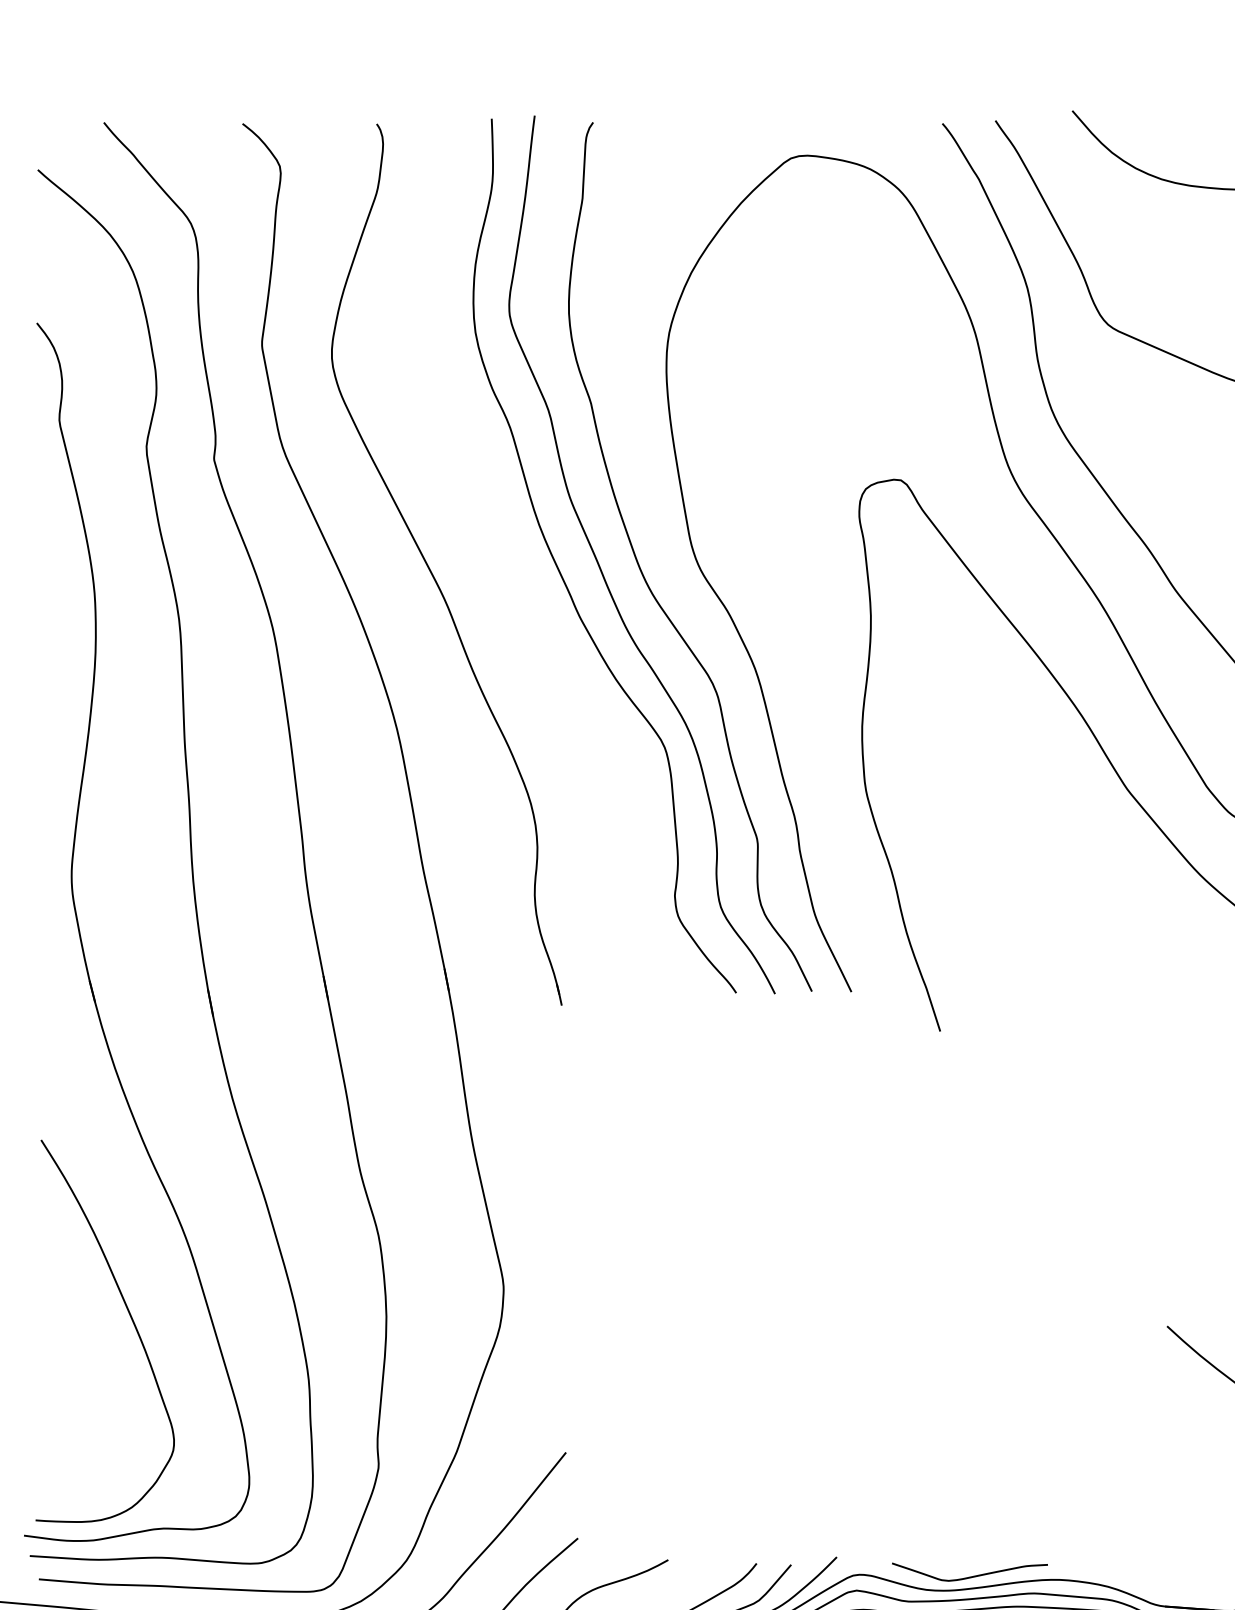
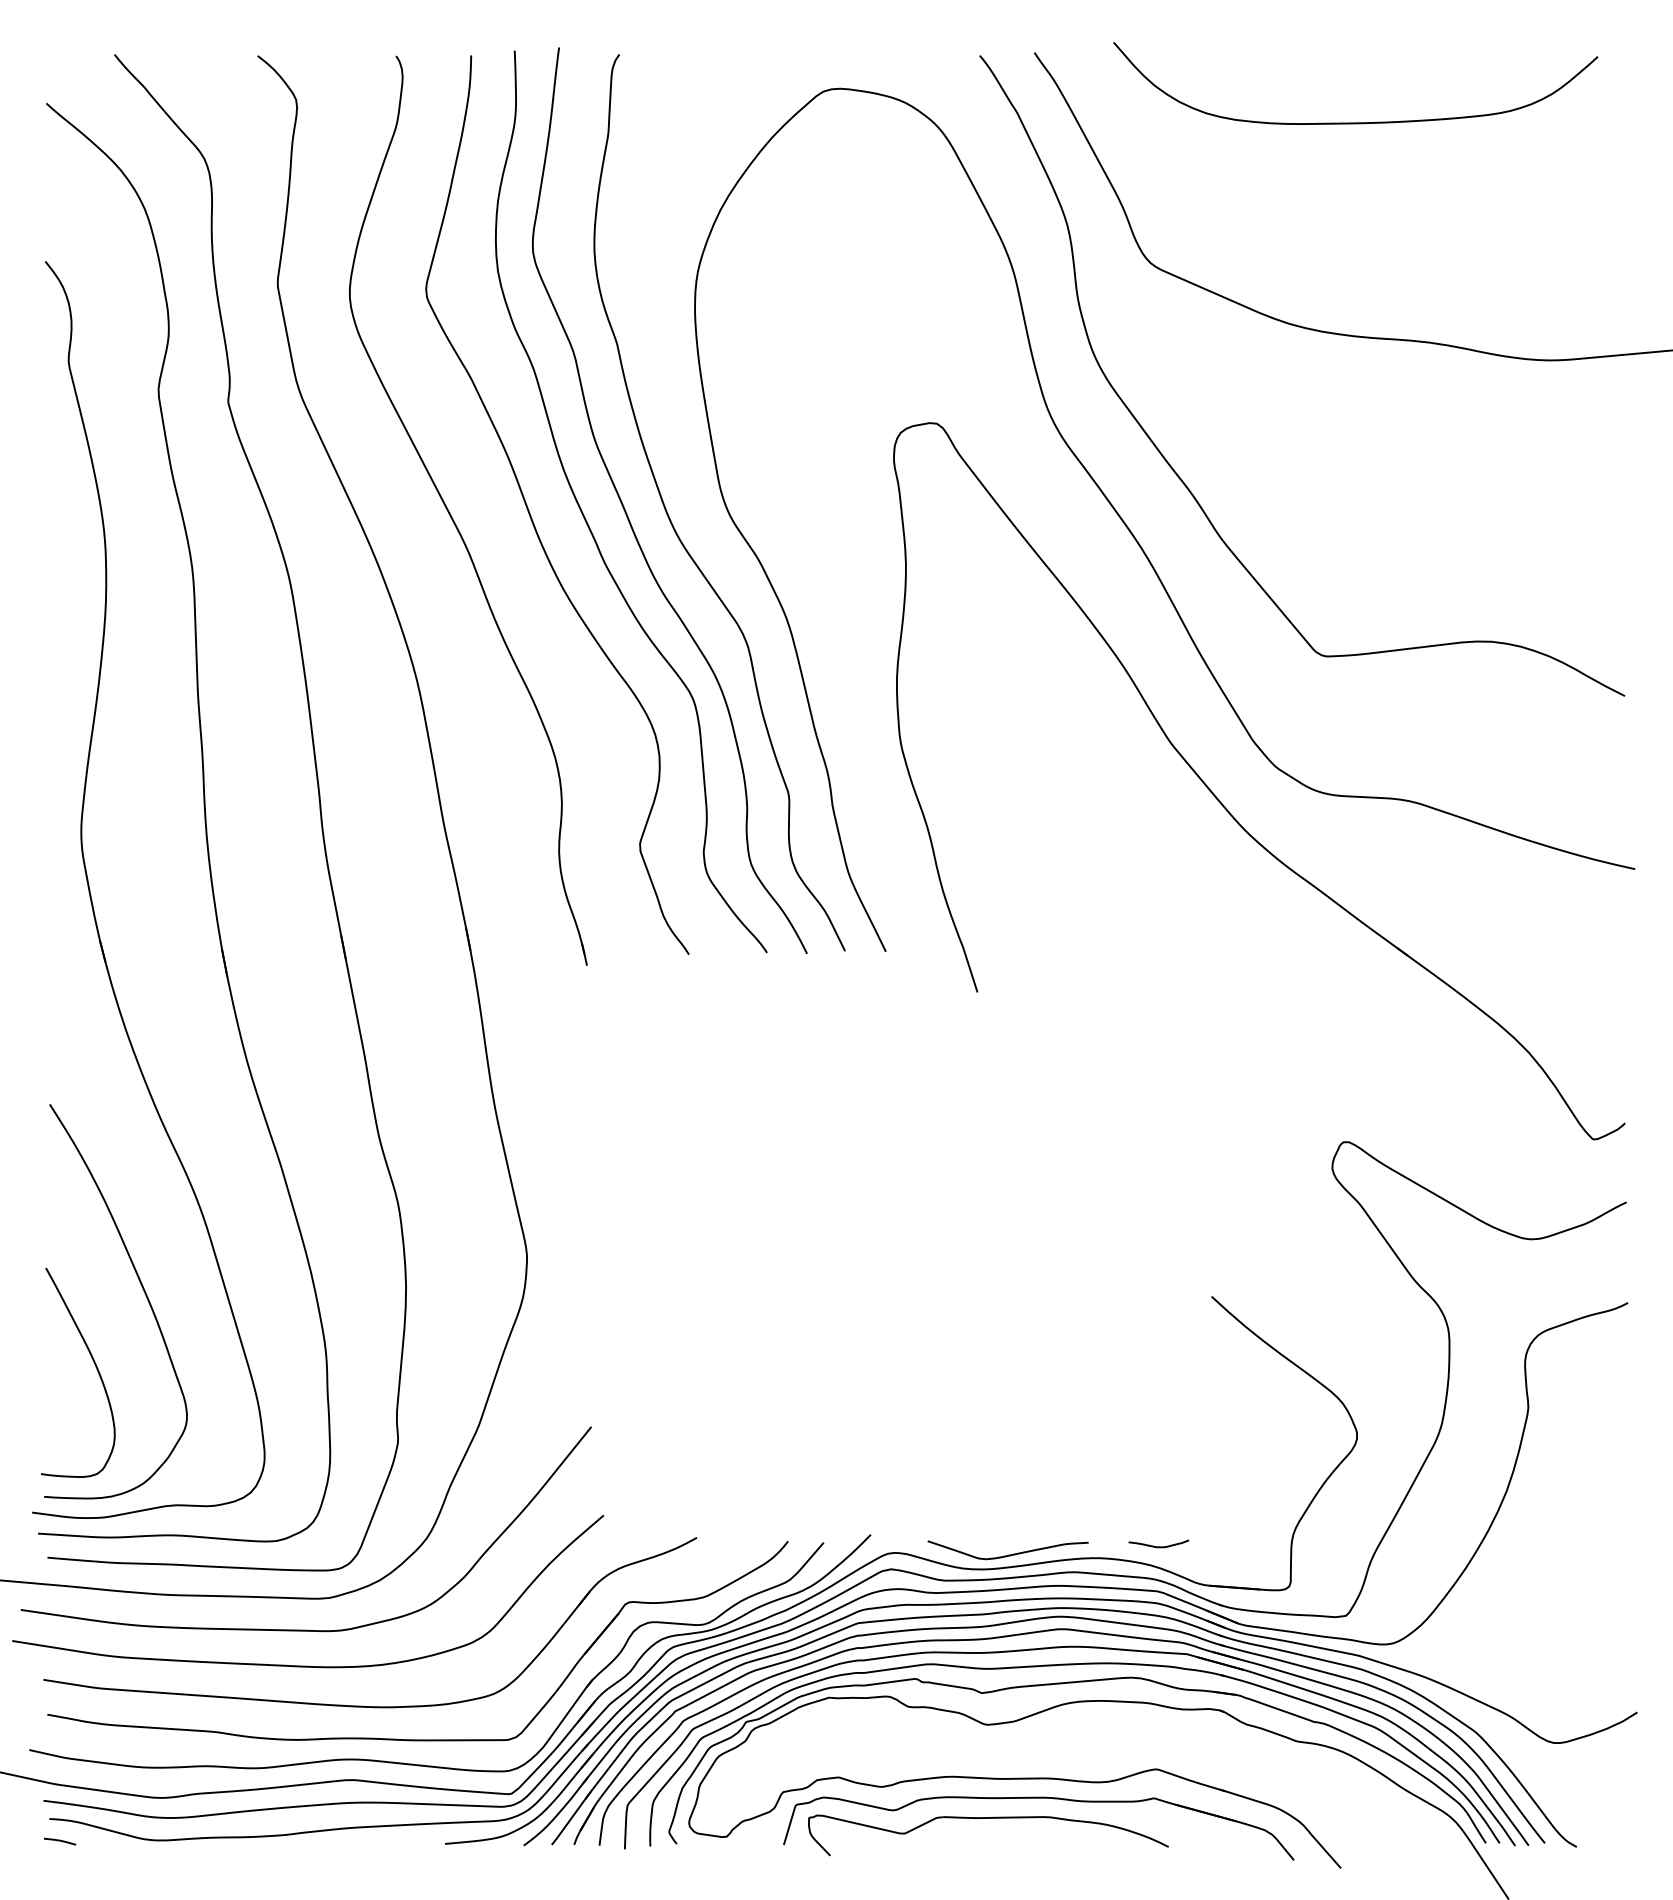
curve: (507, 569) -> (531, 515), added
curve: (85, 1395) -> (95, 1367), added
curve: (1115, 1568) -> (1158, 1546), added

